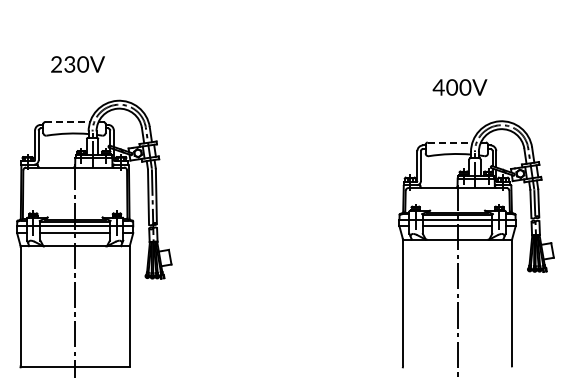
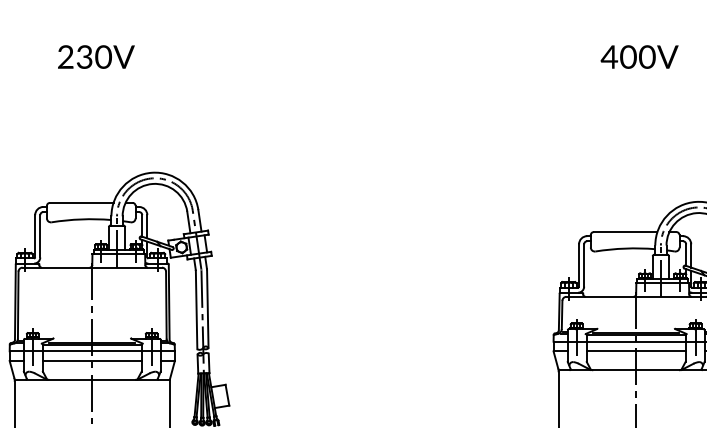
text: (77, 64) -> (95, 57), moved
text: (459, 87) -> (638, 57), moved
line: (68, 122) -> (82, 203), dashed -> solid
line: (450, 142) -> (626, 232), dashed -> solid

